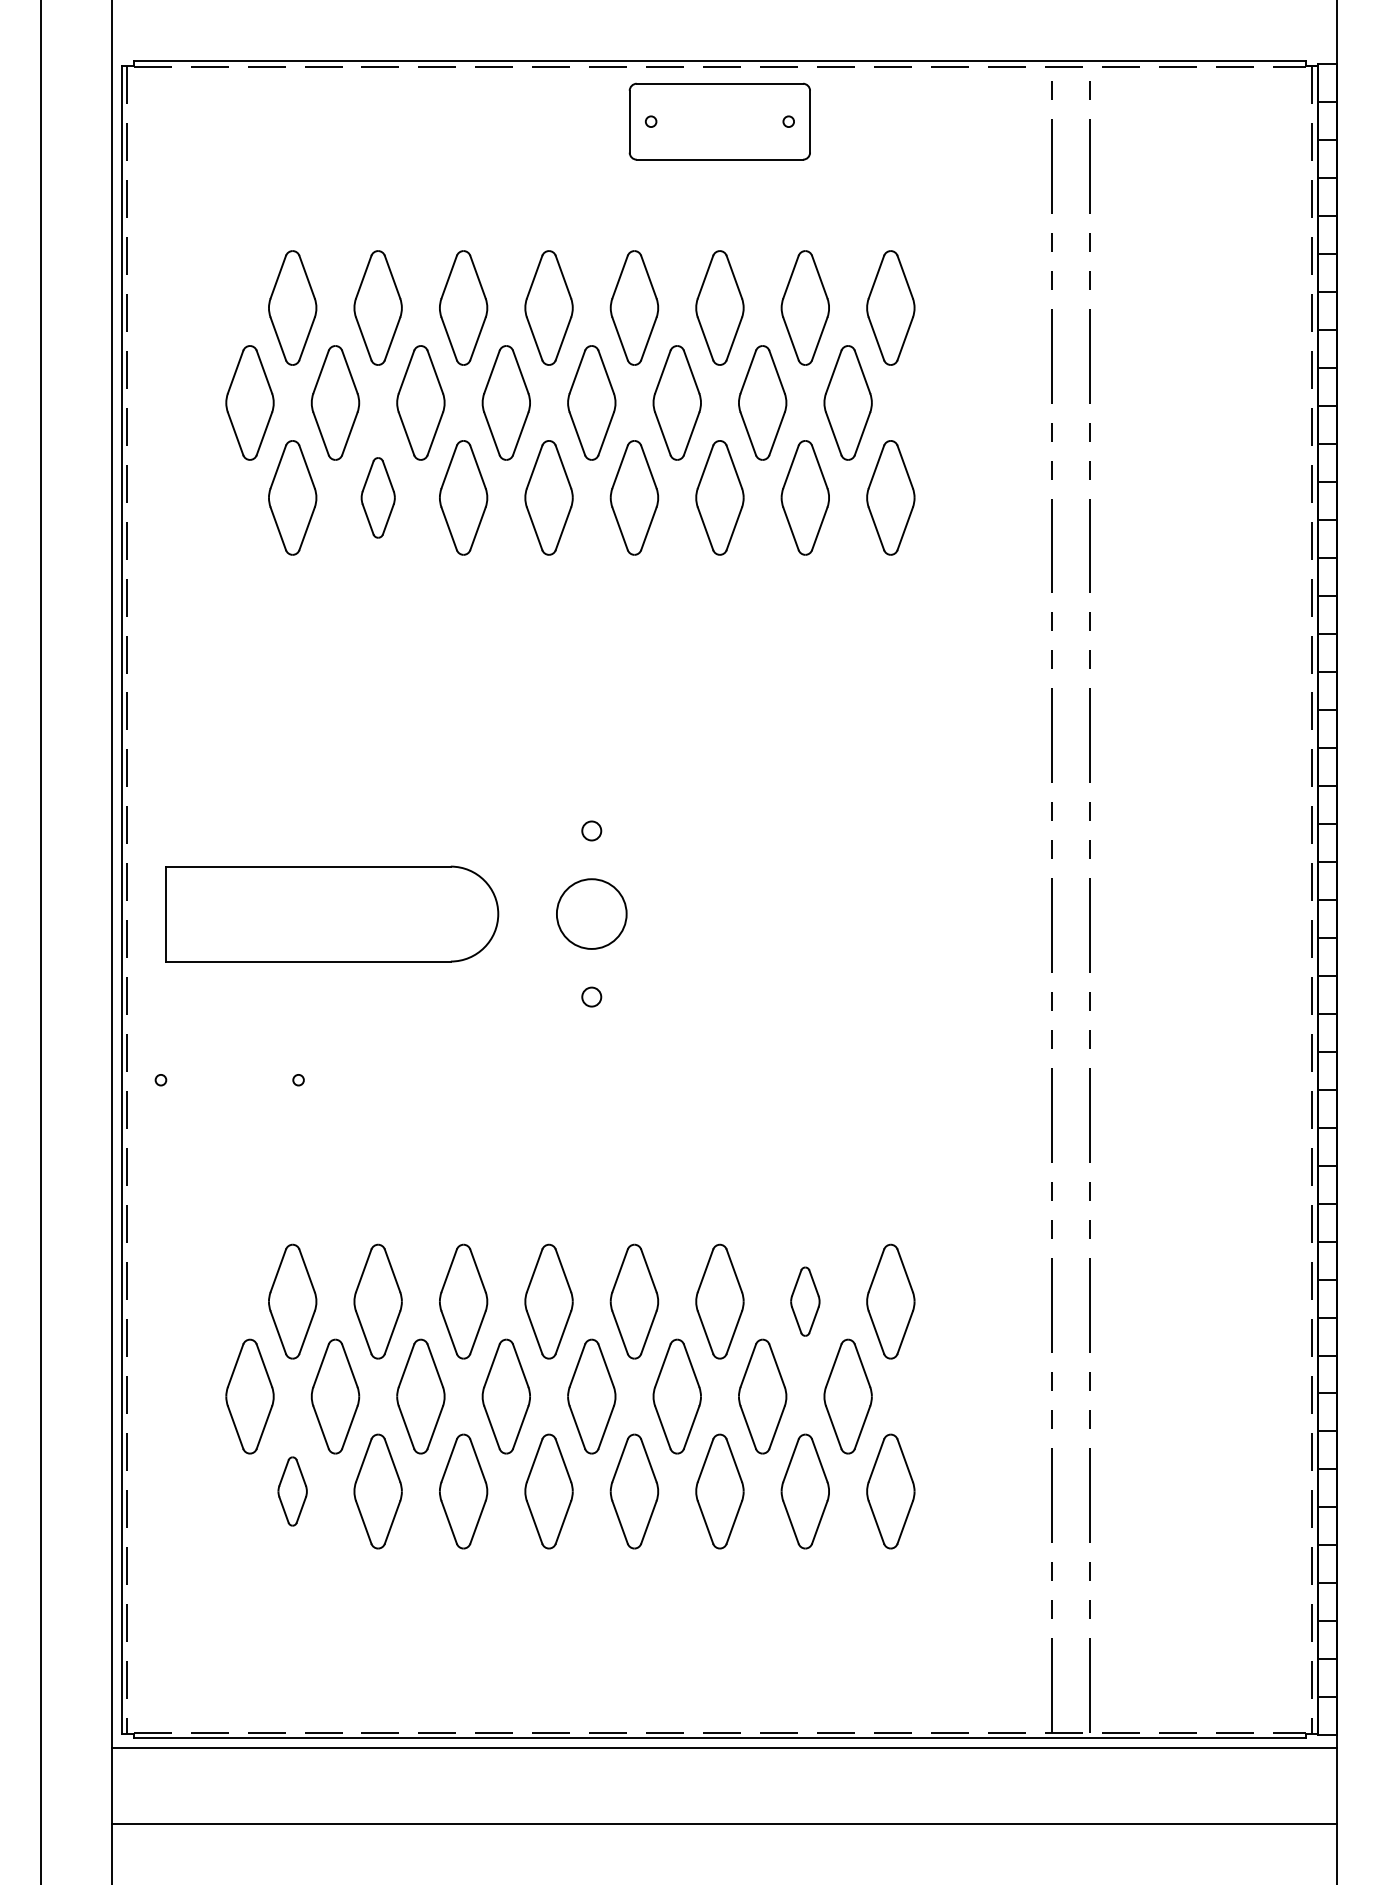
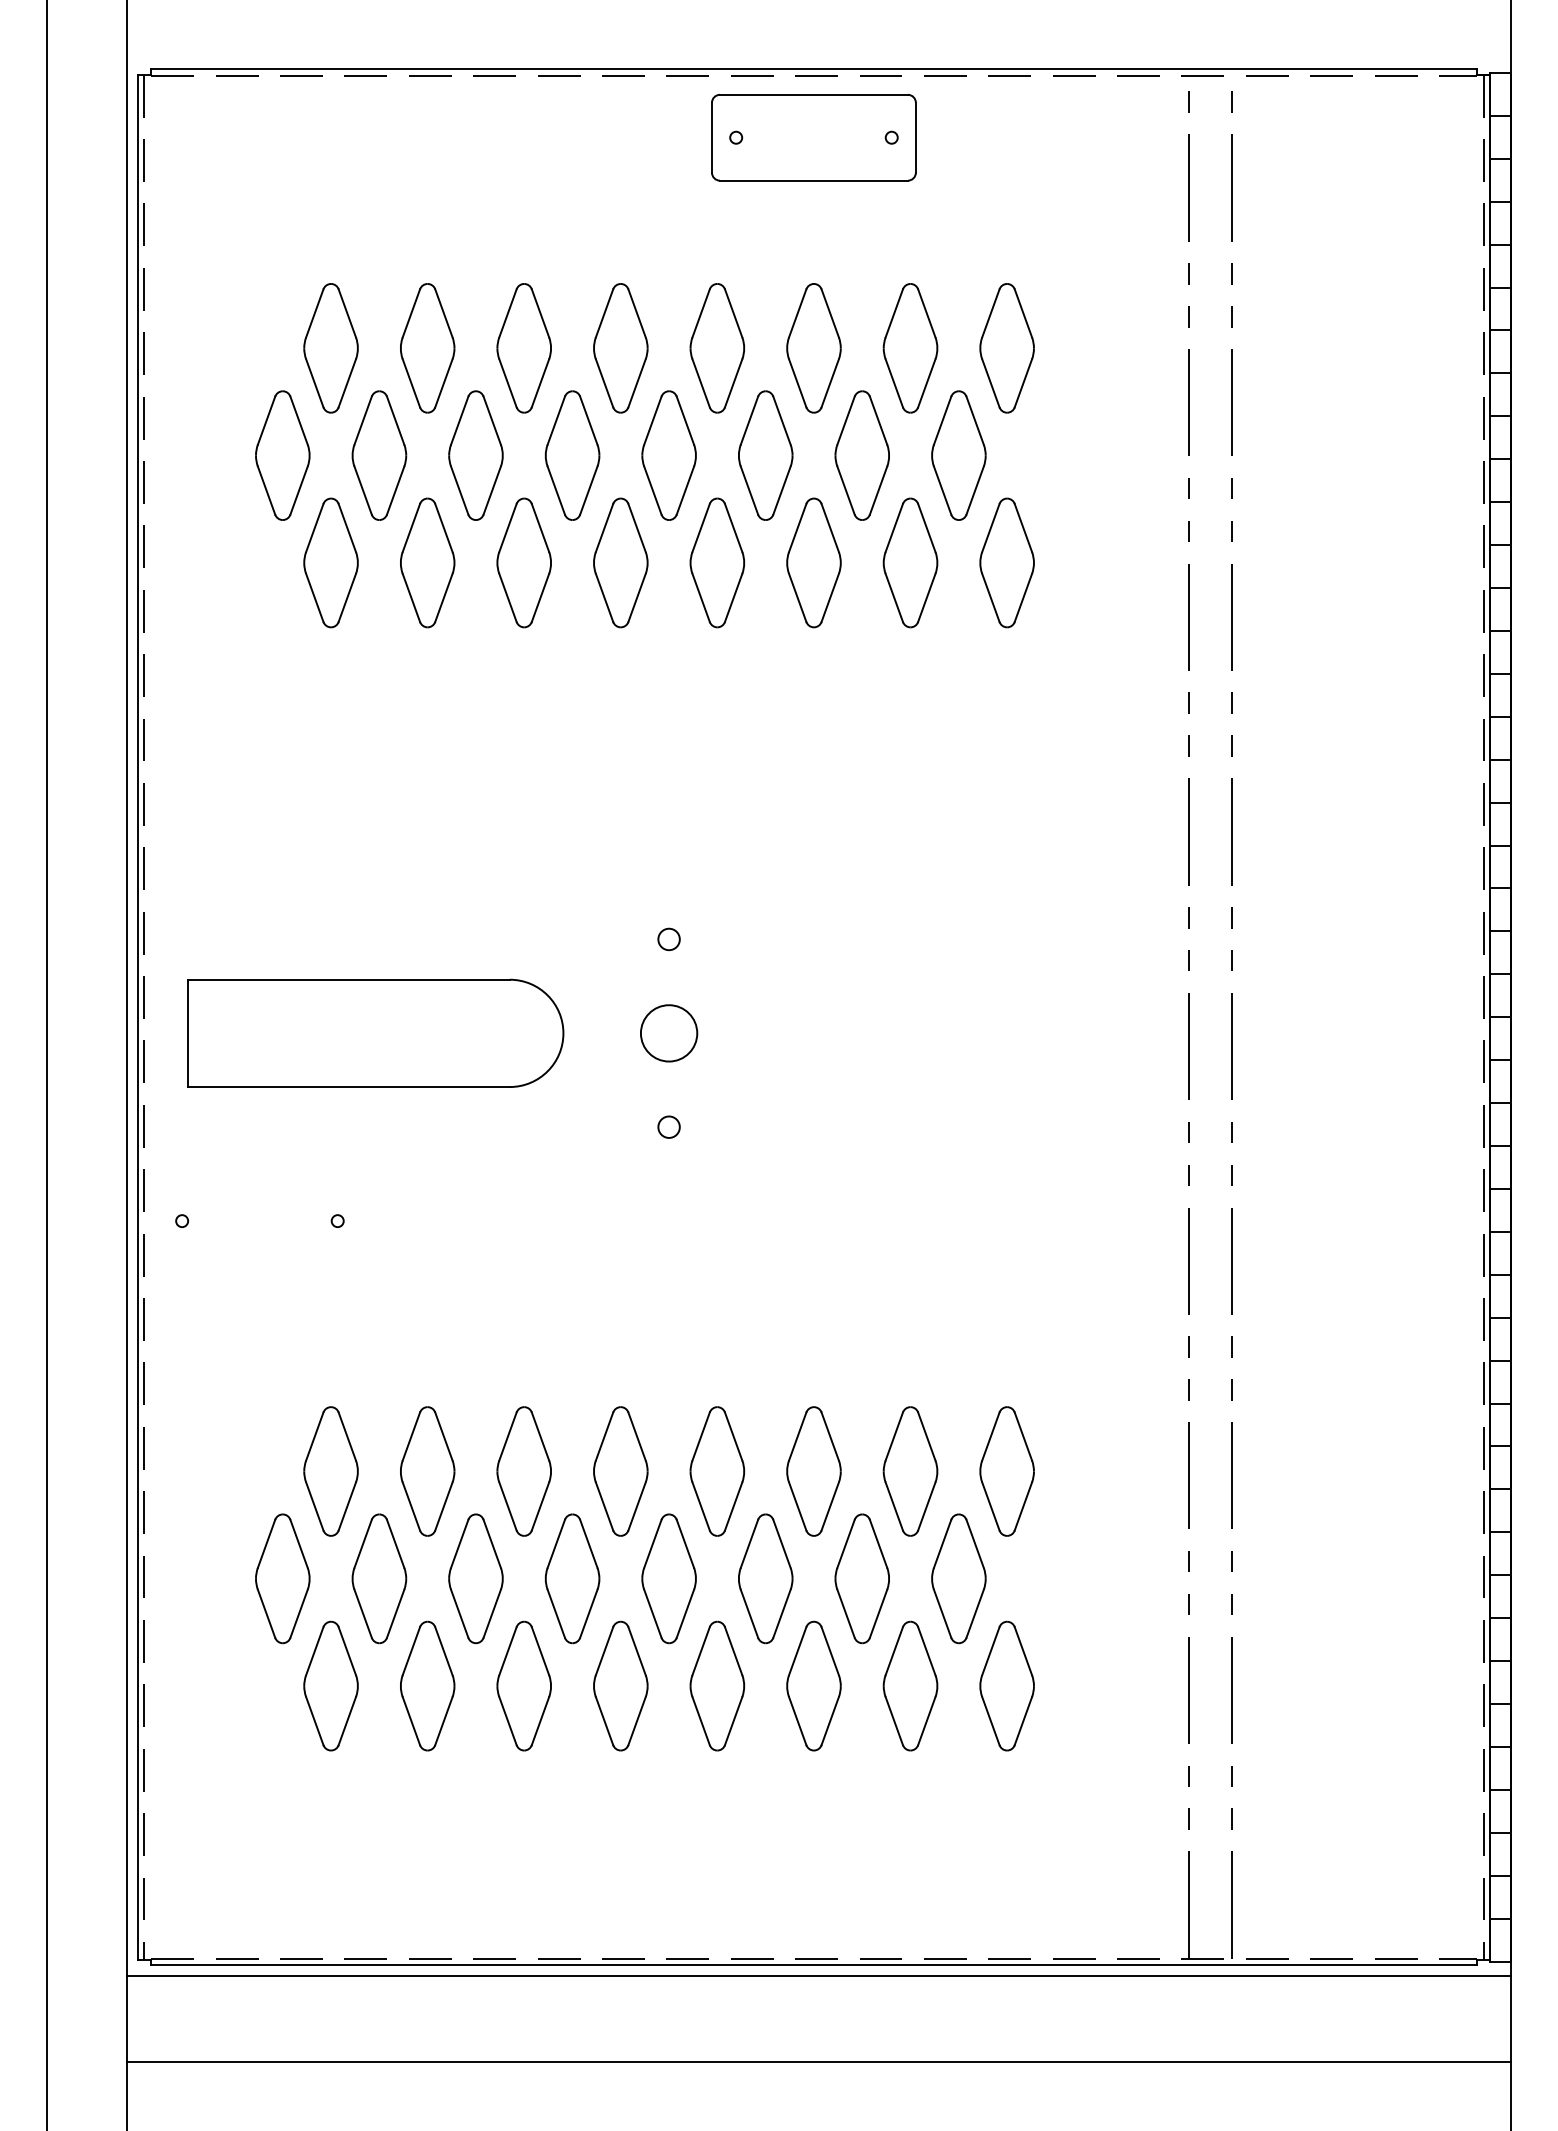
part: (378, 497) -> (427, 562), size x1.43
circle: (591, 914) -> (668, 1033), size x0.71
part: (805, 1301) -> (910, 1471), size x1.67
part: (292, 1491) -> (330, 1685), size x1.67

